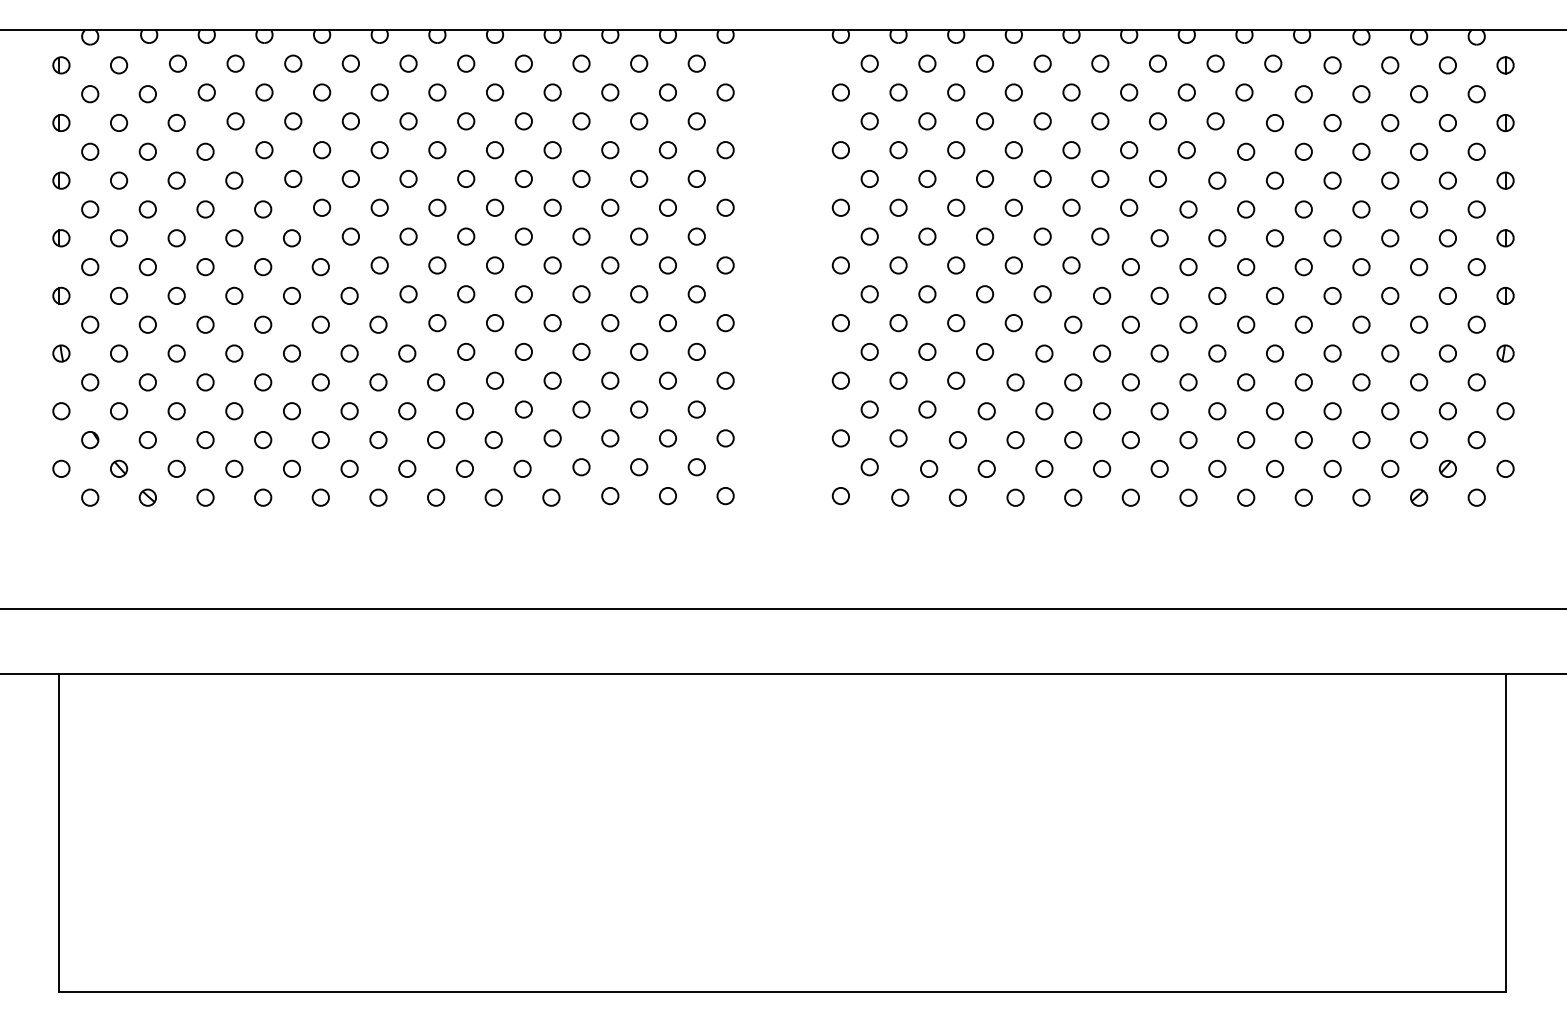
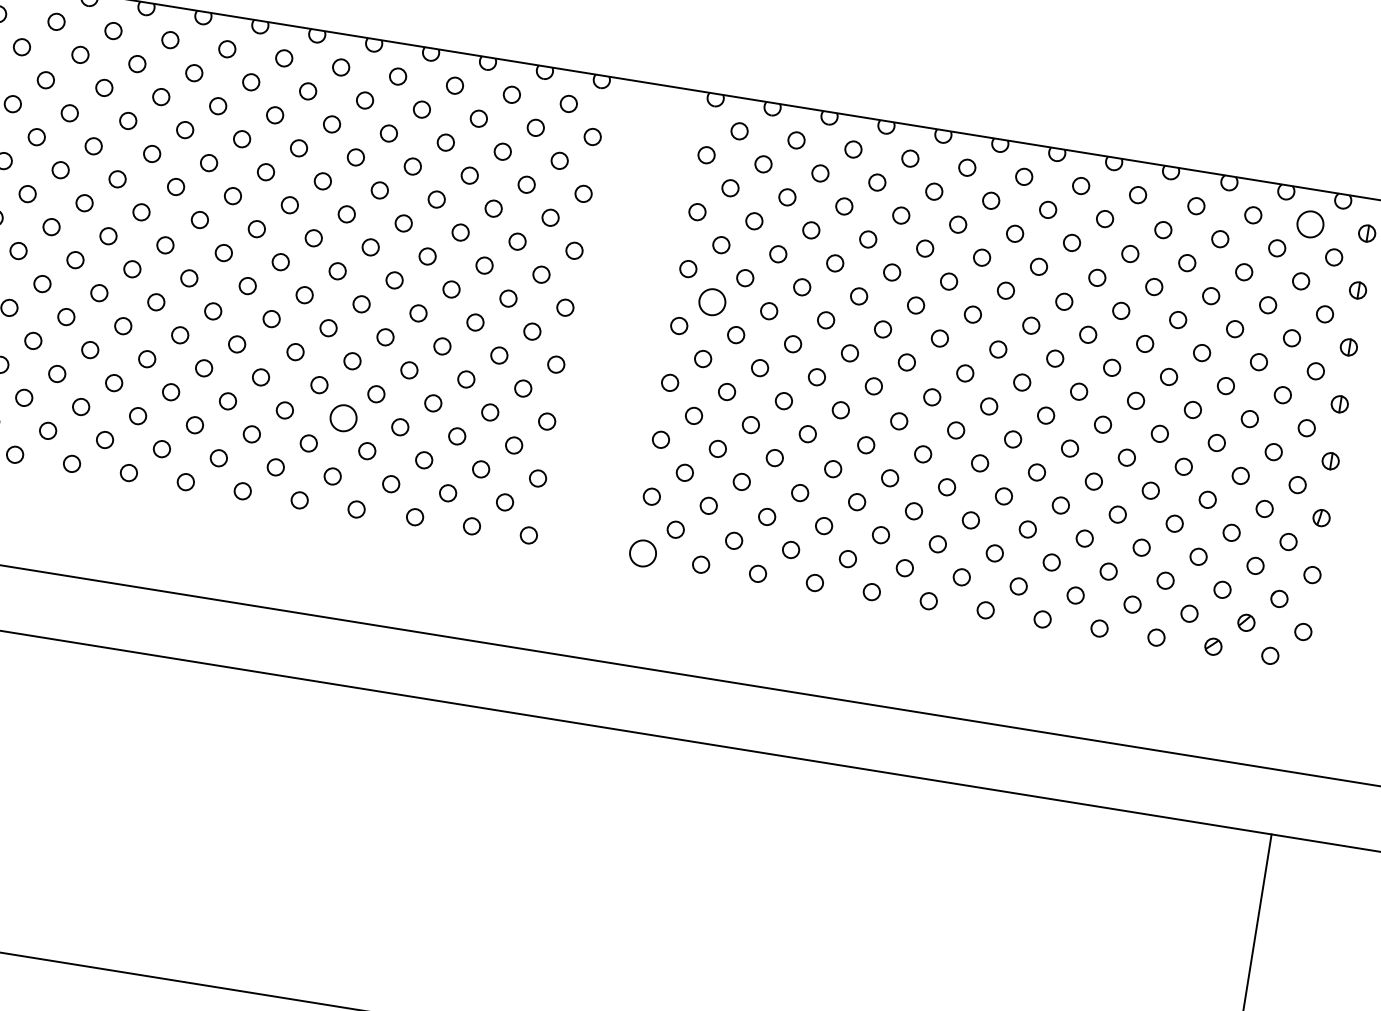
circle: (1447, 65) -> (1309, 224), size x1.6
circle: (869, 236) -> (712, 301), size x1.6
circle: (523, 409) -> (343, 418), size x1.6
circle: (840, 496) -> (642, 554), size x1.6

